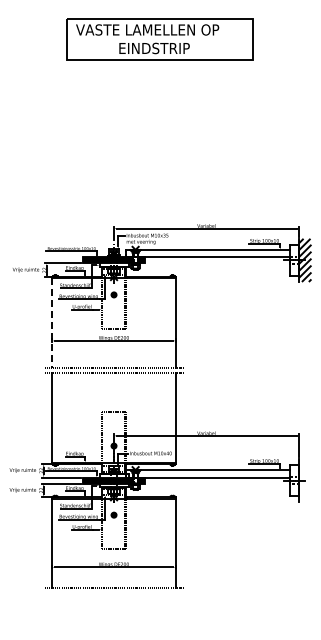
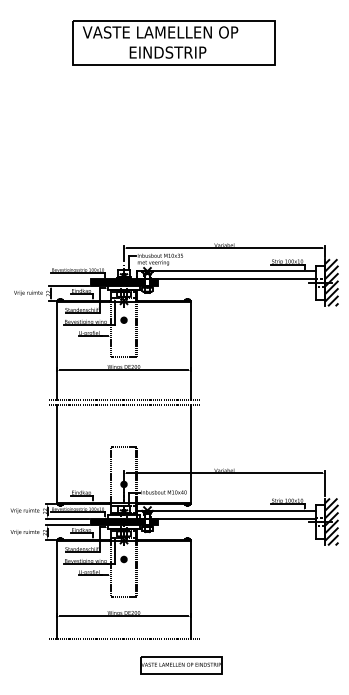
line: (52, 323) -> (57, 351), dashed -> solid
hatch: (305, 480) -> (331, 521), added
part: (166, 612) -> (181, 665), added

